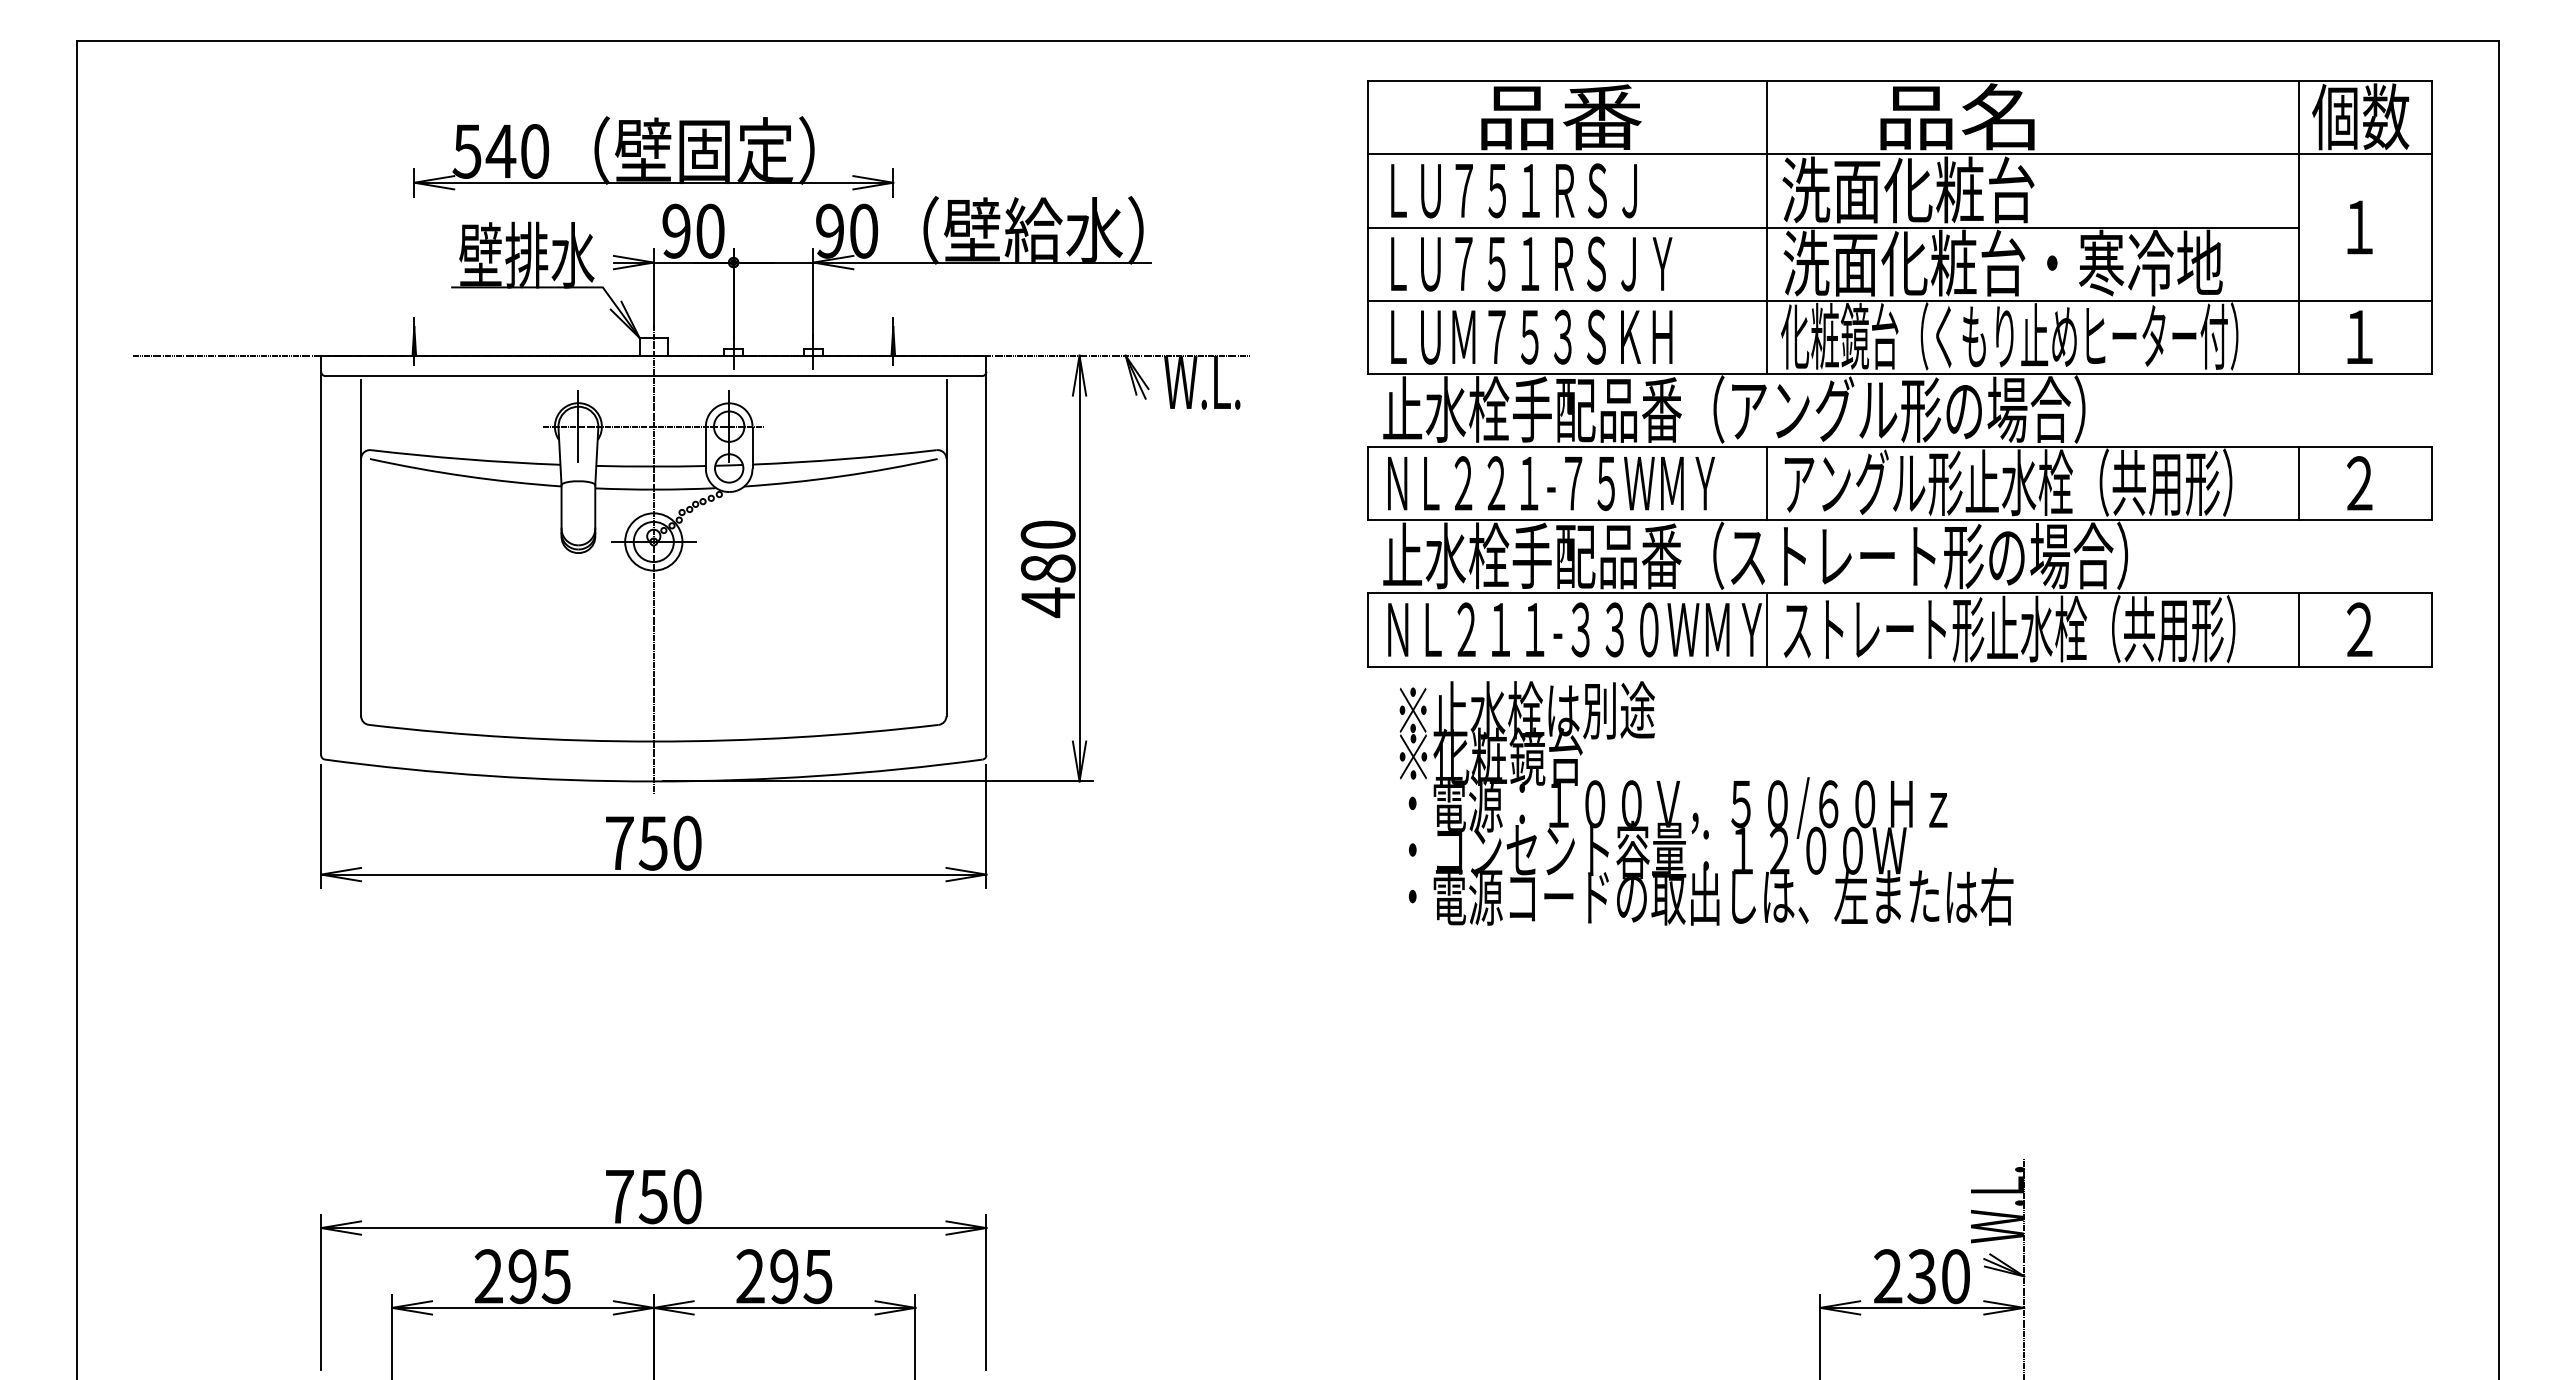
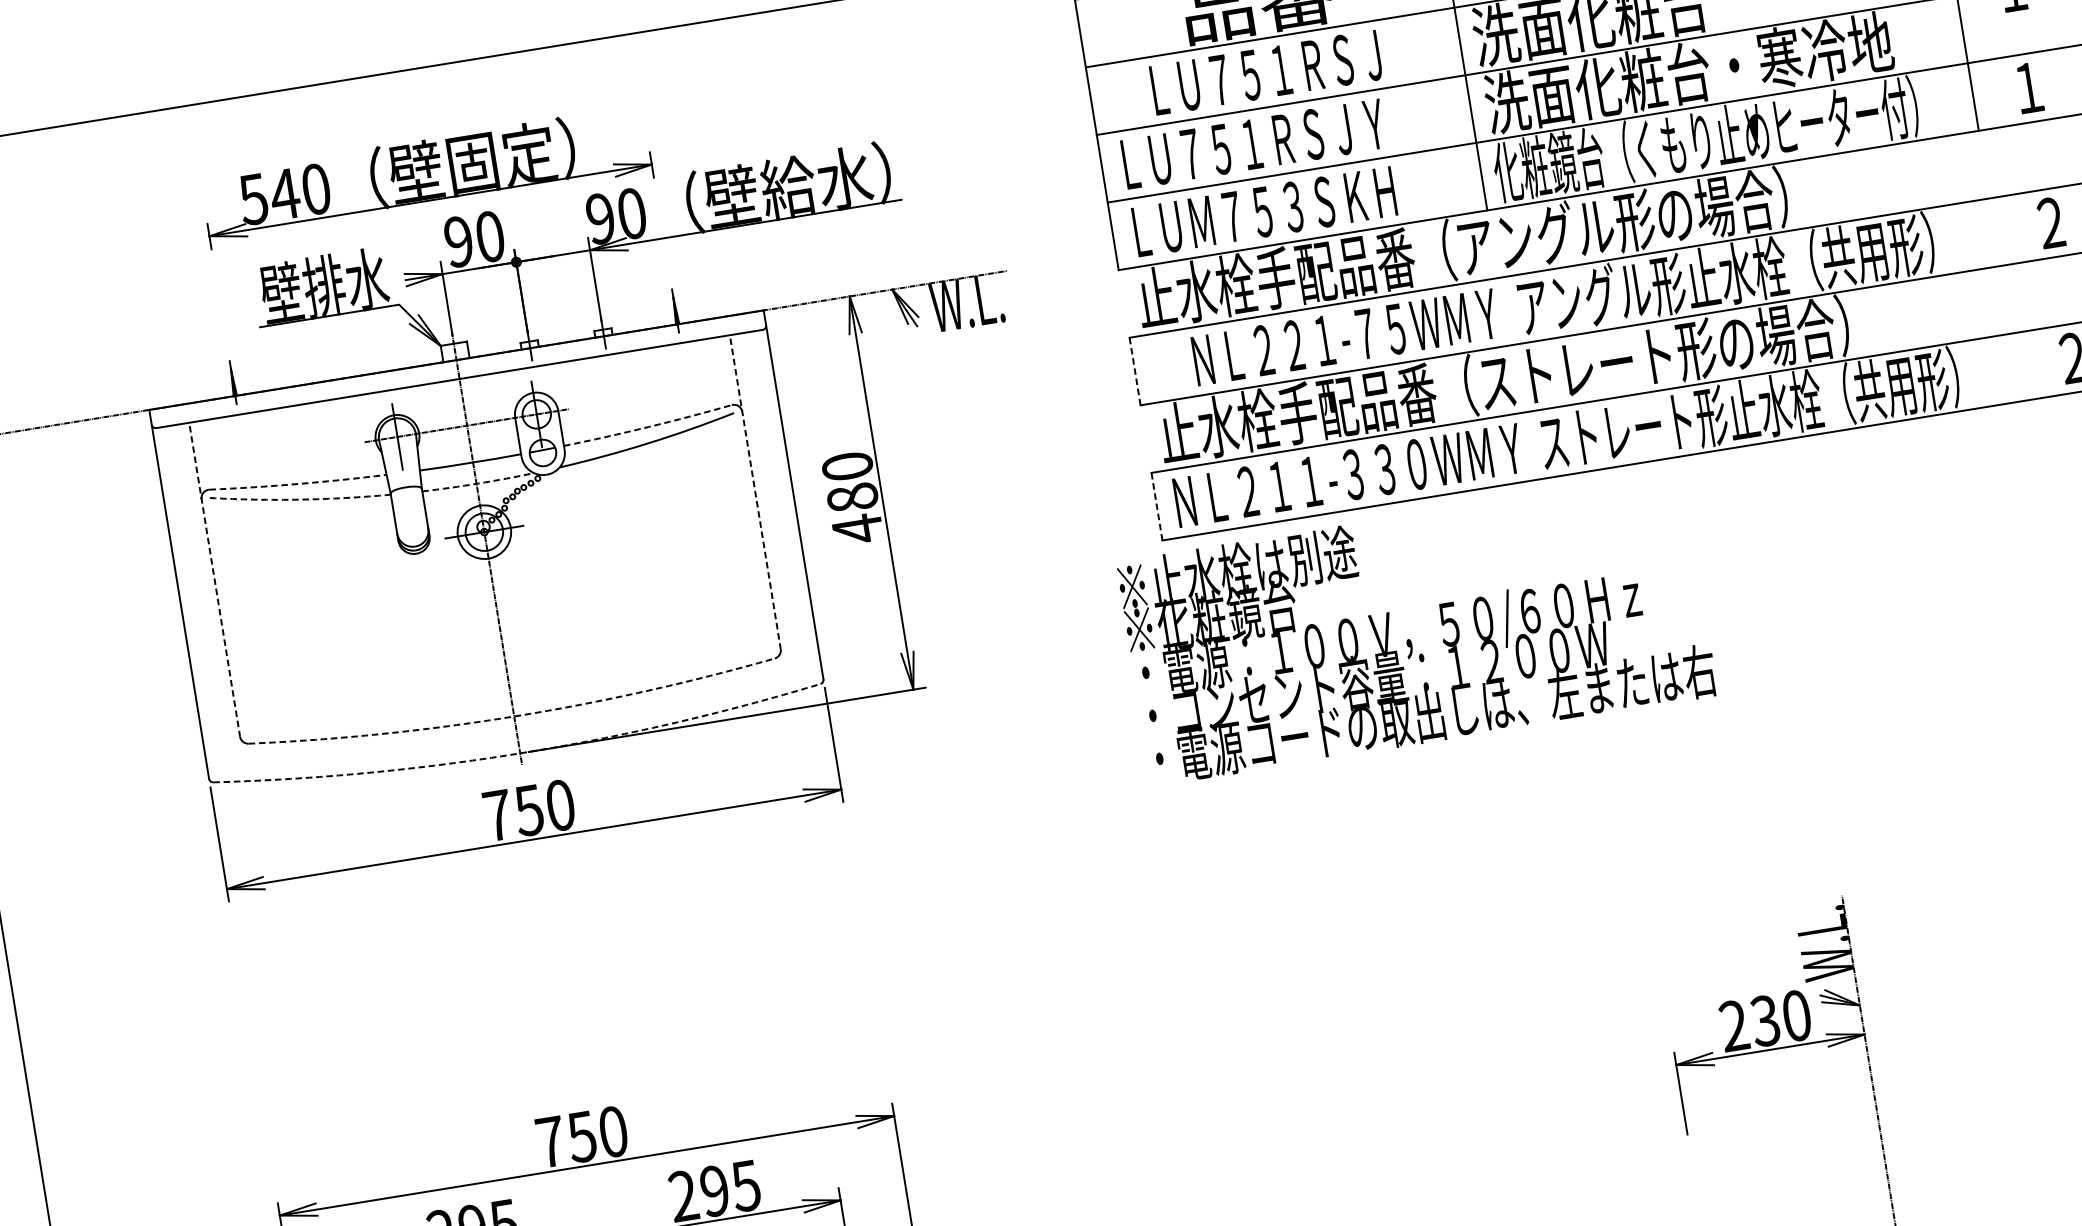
text: (1513, 190) -> (1265, 72), moved
arc: (465, 459) -> (298, 484), solid -> dashed
arc: (844, 459) -> (648, 427), solid -> dashed
arc: (465, 476) -> (300, 499), solid -> dashed
line: (1367, 483) -> (1134, 371), solid -> dashed
text: (1551, 483) -> (1345, 337), moved
line: (1766, 483) -> (1503, 311), removed
line: (2299, 483) -> (1995, 232), removed
arc: (655, 489) -> (478, 483), solid -> dashed
line: (361, 548) -> (215, 581), solid -> dashed
line: (946, 548) -> (755, 494), solid -> dashed
line: (1766, 629) -> (1525, 446), removed
line: (2299, 629) -> (2017, 366), removed
line: (1367, 630) -> (1156, 507), solid -> dashed
arc: (653, 741) -> (513, 716), solid -> dashed
arc: (653, 781) -> (519, 753), solid -> dashed
text: (1706, 803) -> (1417, 628), moved

